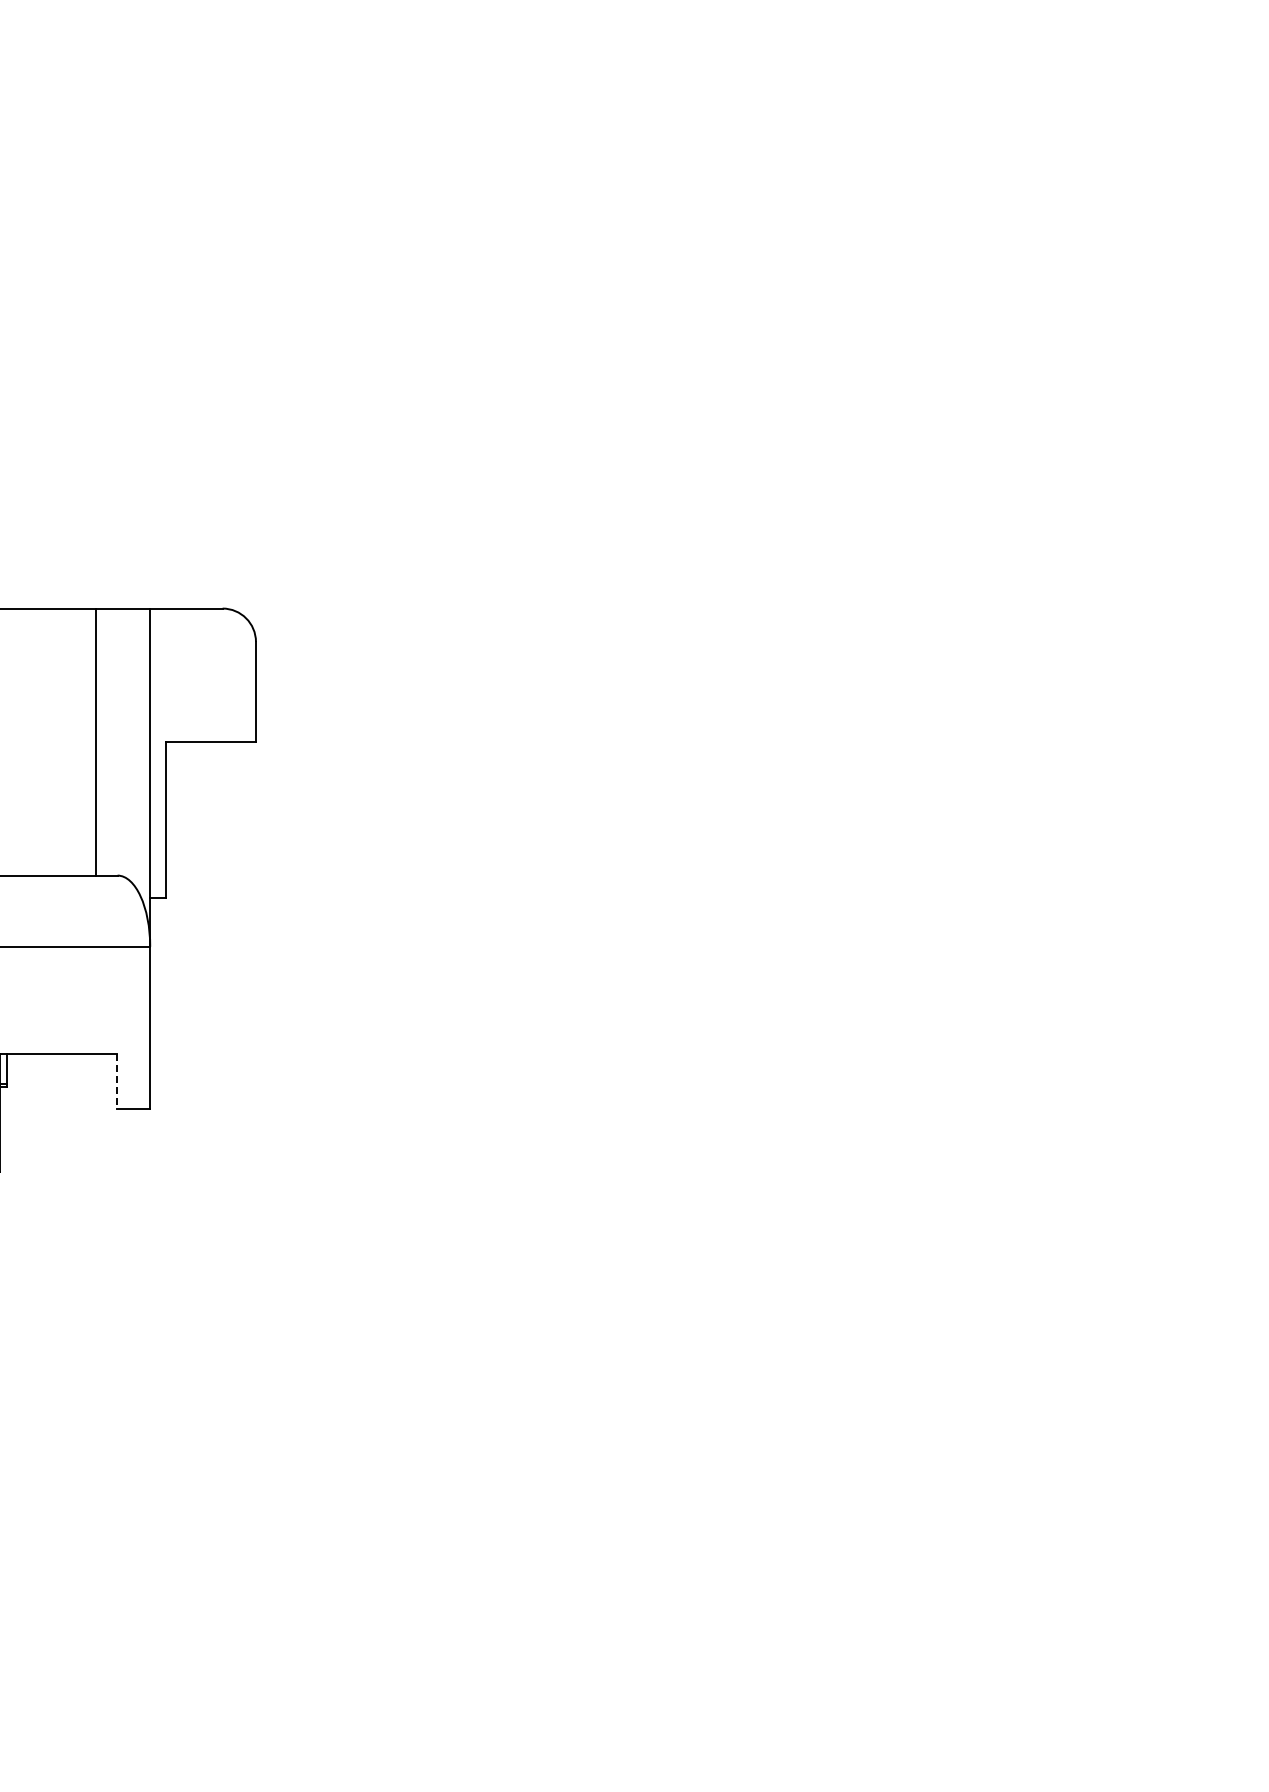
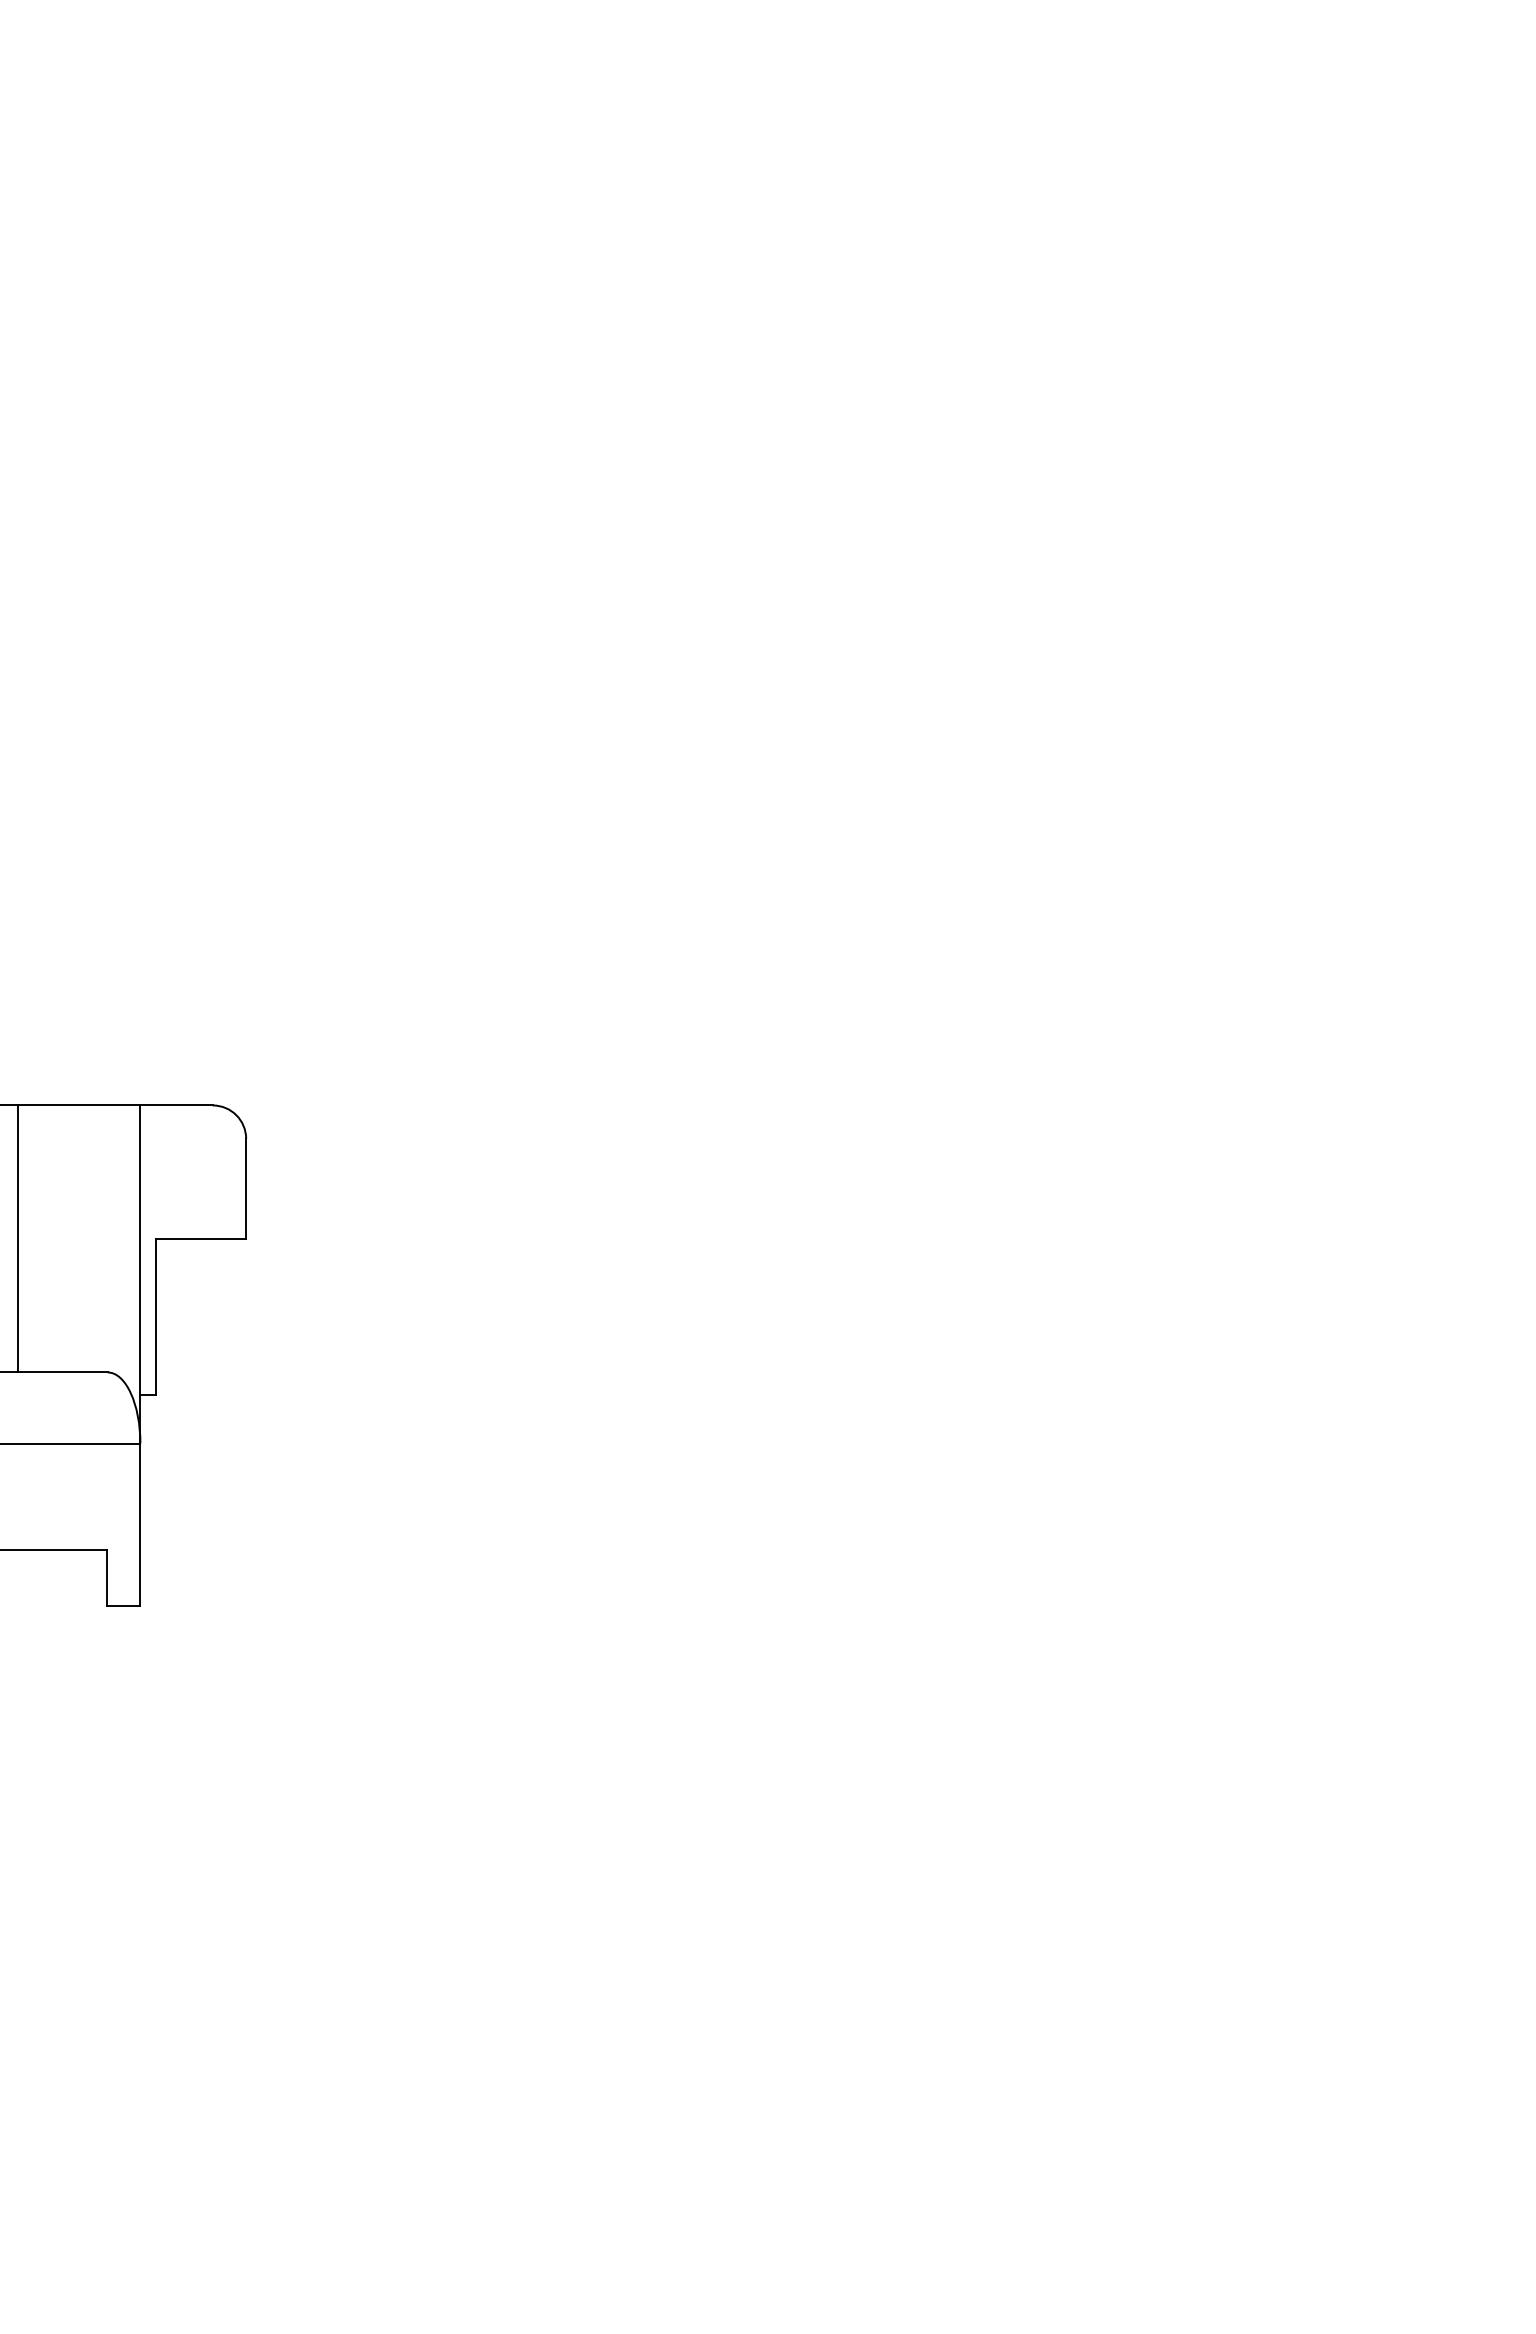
line: (96, 741) -> (18, 1238), moved
line: (117, 1081) -> (107, 1578), dashed -> solid

